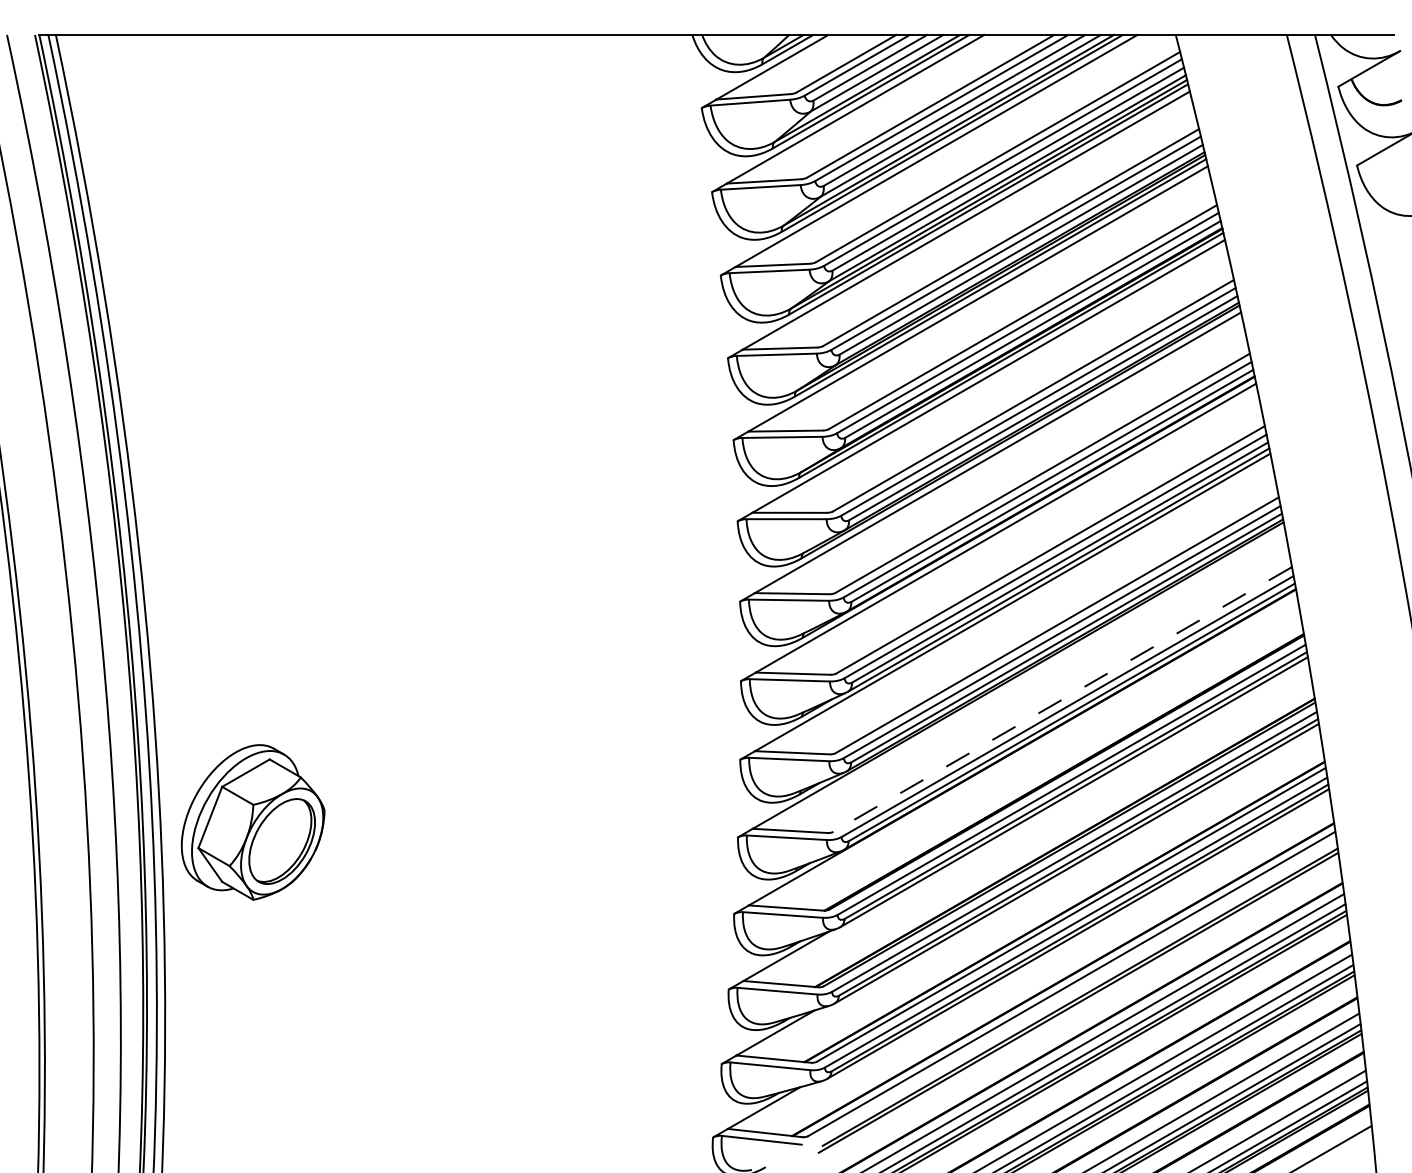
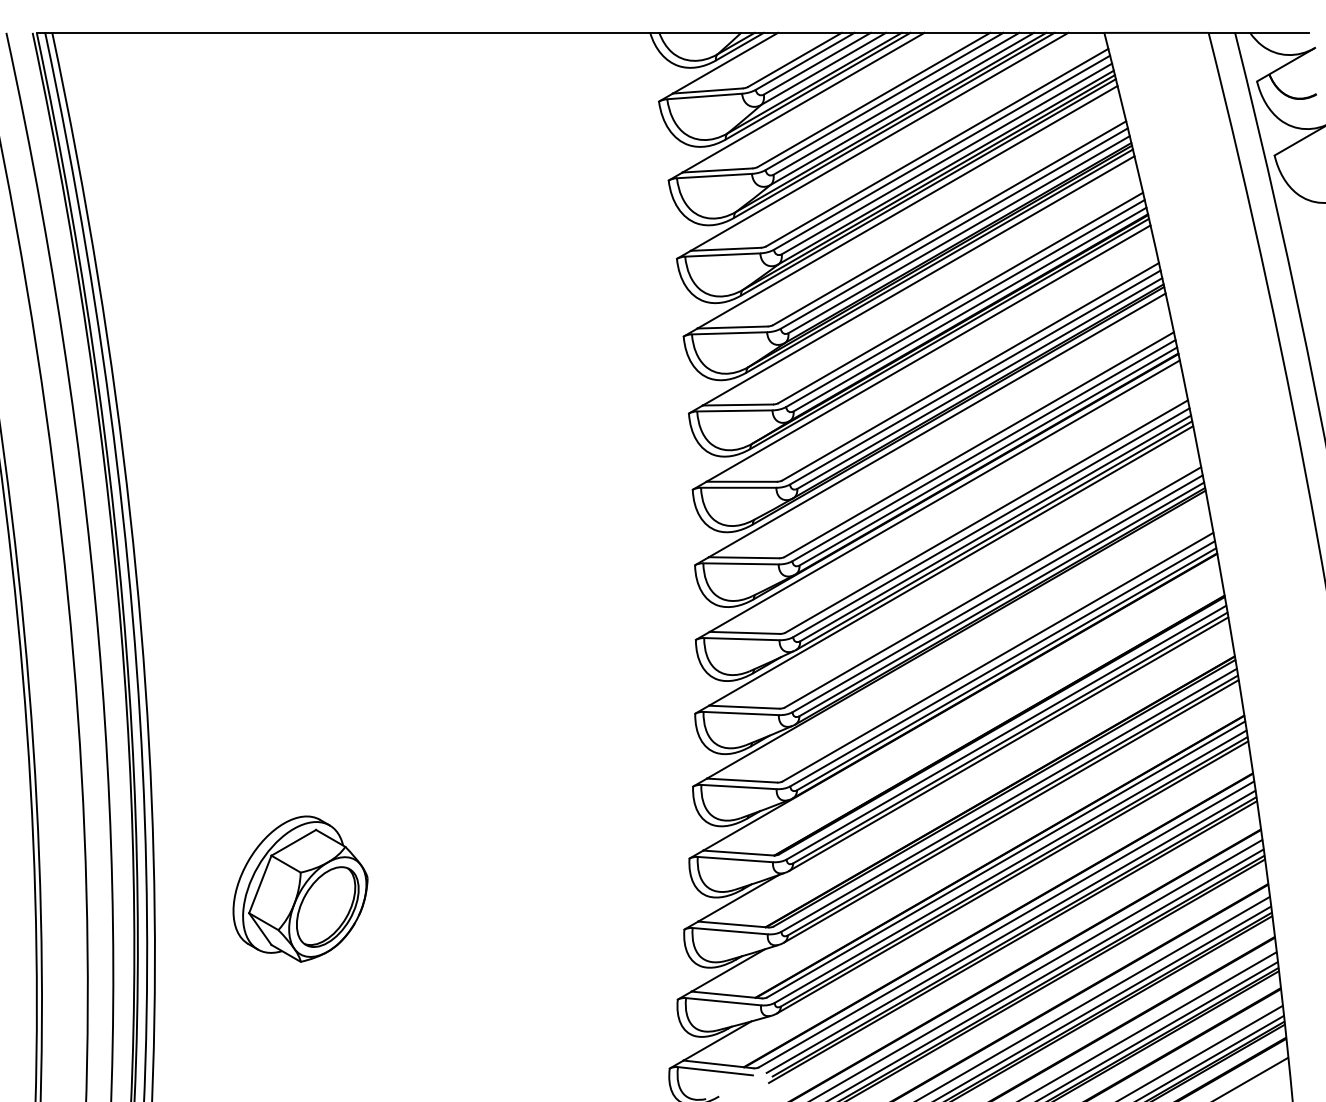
line: (1062, 699) -> (997, 657), dashed -> solid
part: (253, 822) -> (300, 889), moved
line: (1076, 991) -> (1011, 931), added

